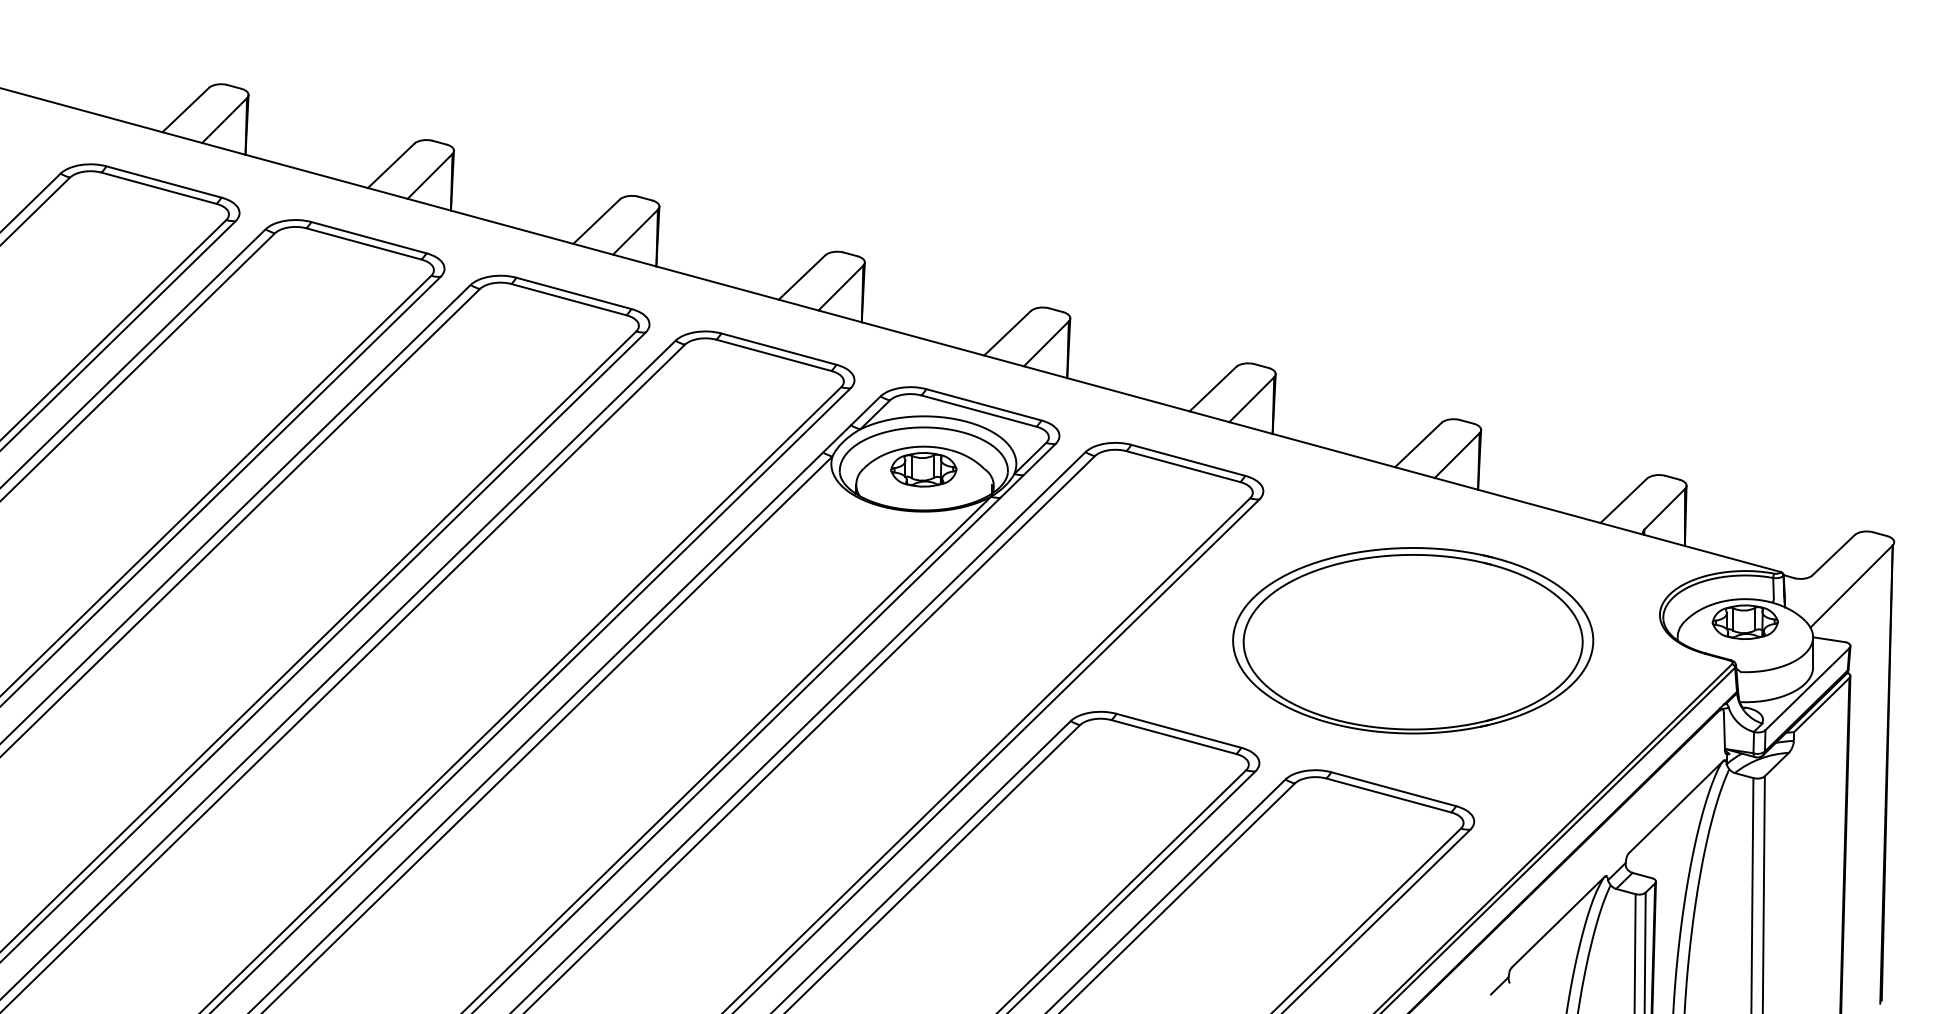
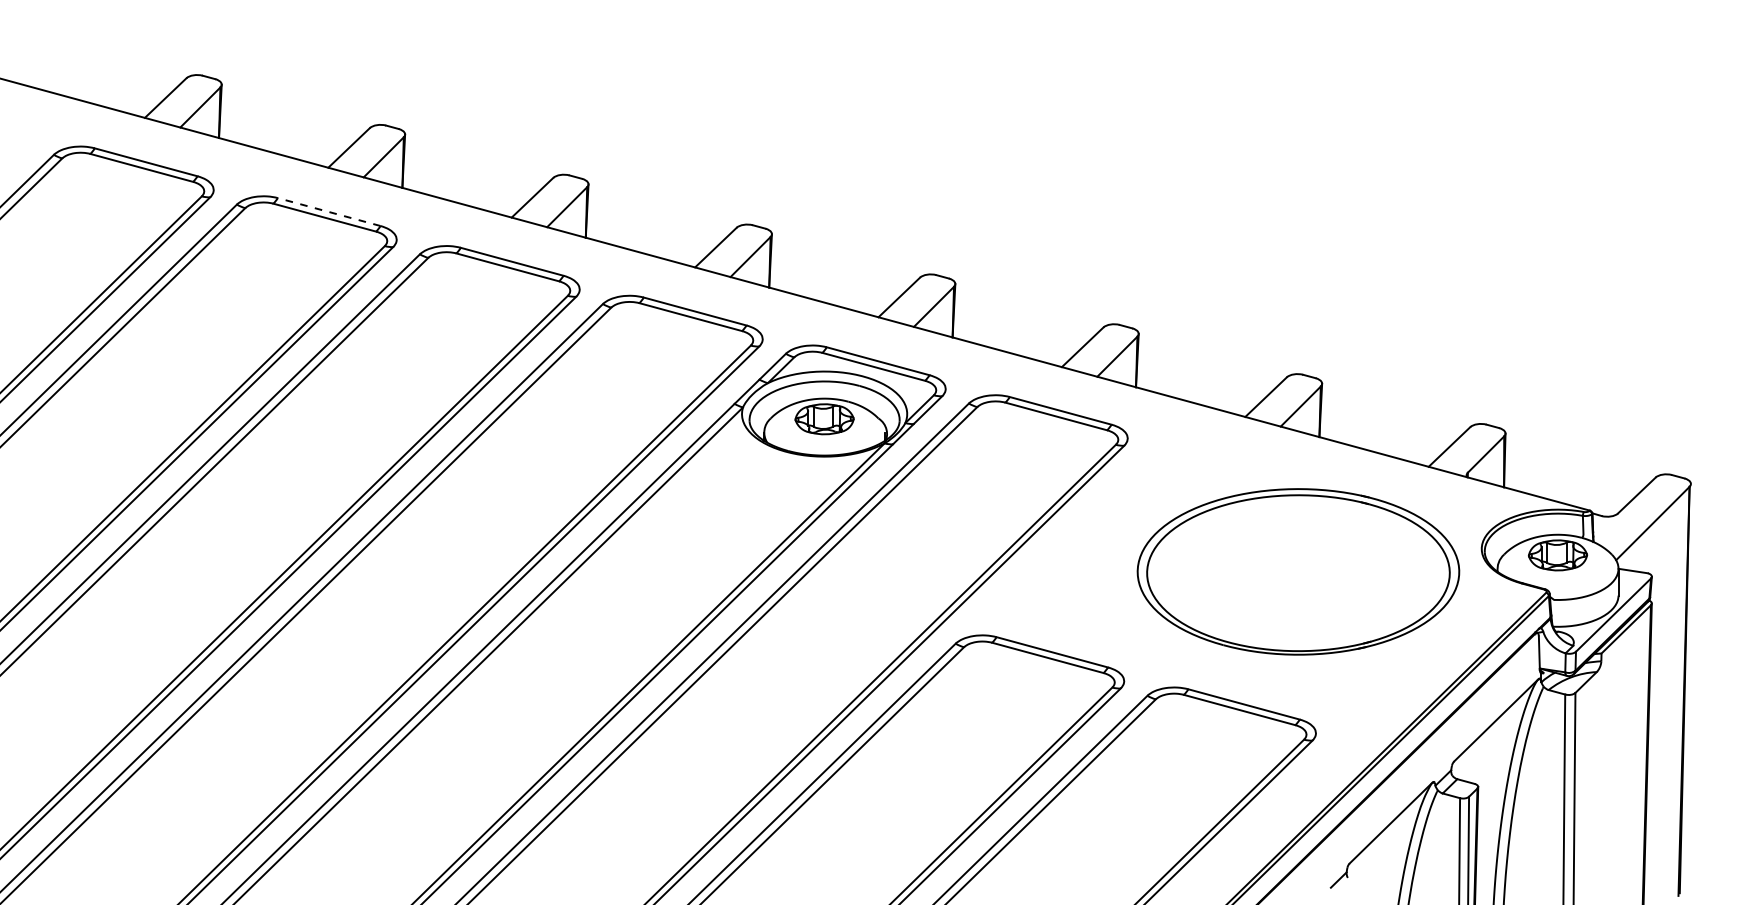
line: (368, 237) -> (328, 211), solid -> dashed
part: (1413, 640) -> (1298, 571), moved

